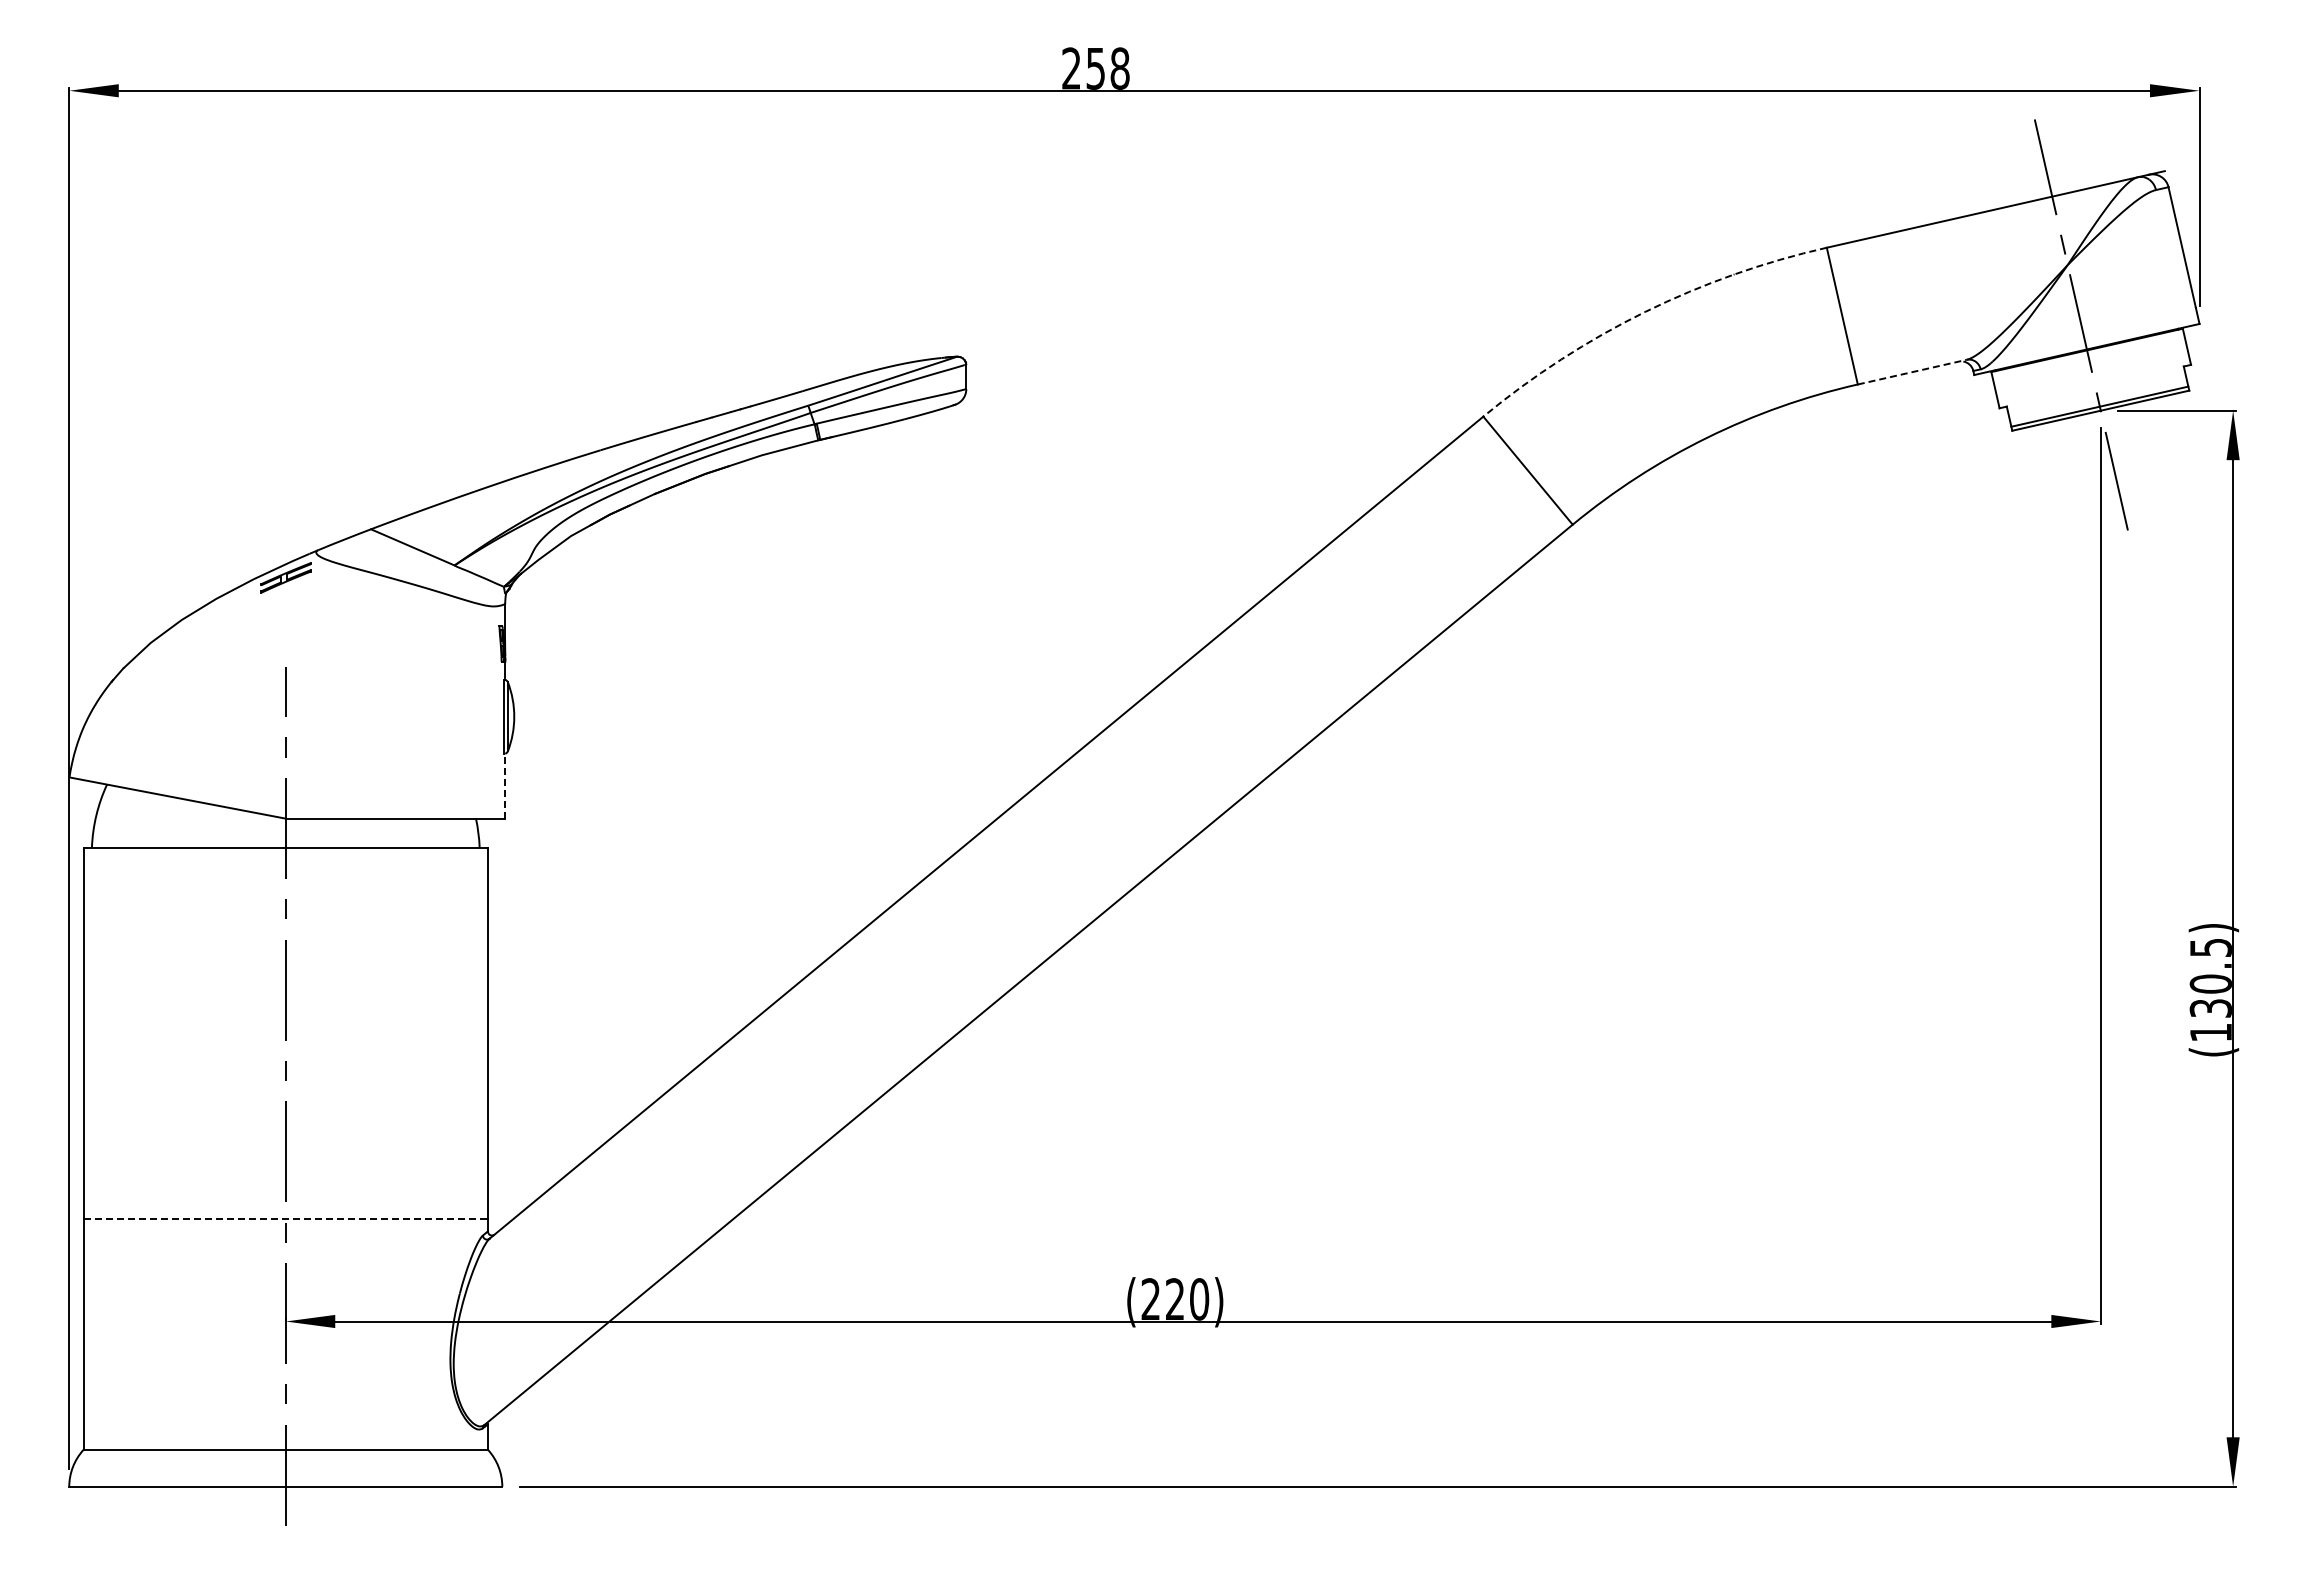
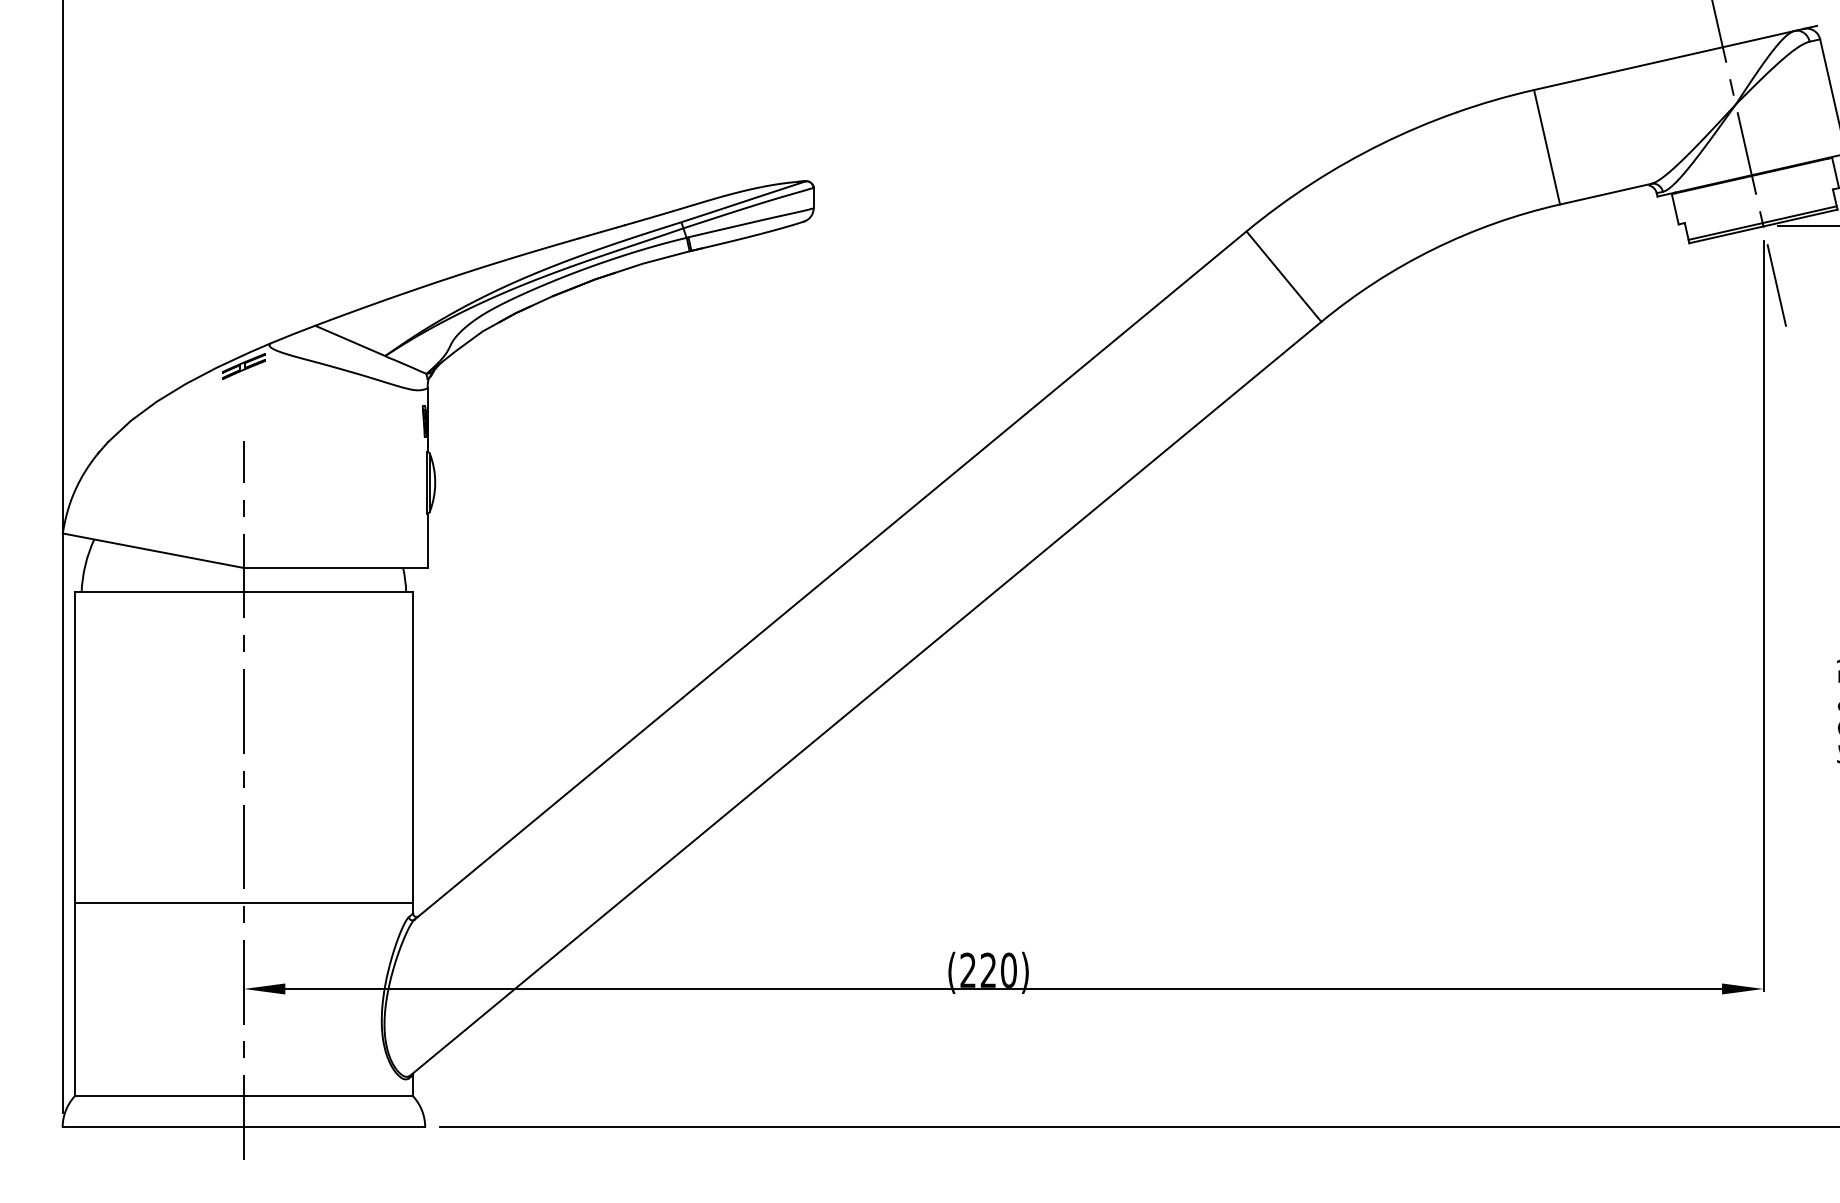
arc: (1645, 311) -> (1382, 143), dashed -> solid
line: (1912, 372) -> (1605, 194), dashed -> solid
line: (505, 785) -> (427, 540), dashed -> solid
line: (286, 1218) -> (244, 902), dashed -> solid

